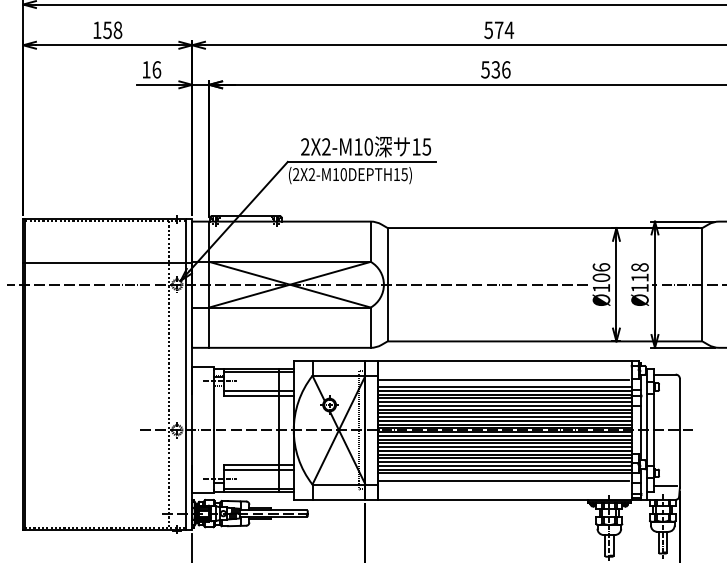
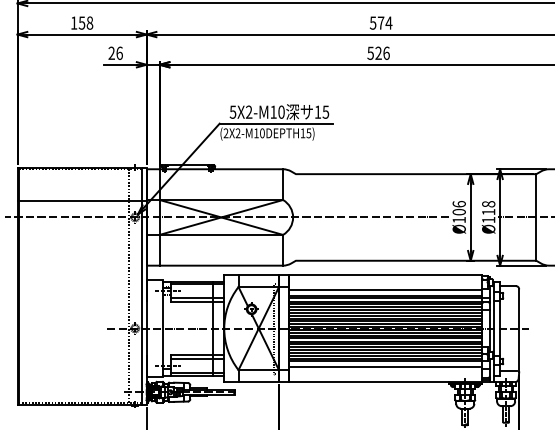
text: (146, 69) -> (111, 53), 16 -> 26
text: (495, 69) -> (378, 53), 536 -> 526
text: (304, 146) -> (232, 111), 2X2-M10 -> 5X2-M10
line: (387, 284) -> (295, 217), removed

